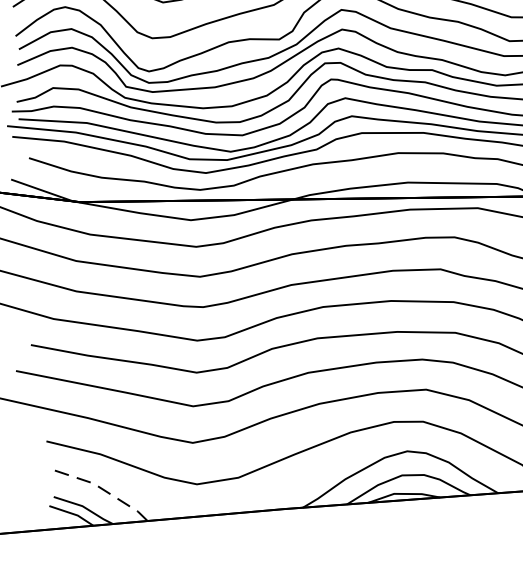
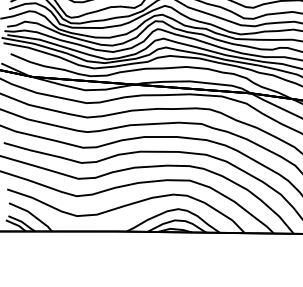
line: (103, 489) -> (32, 214), dashed -> solid

